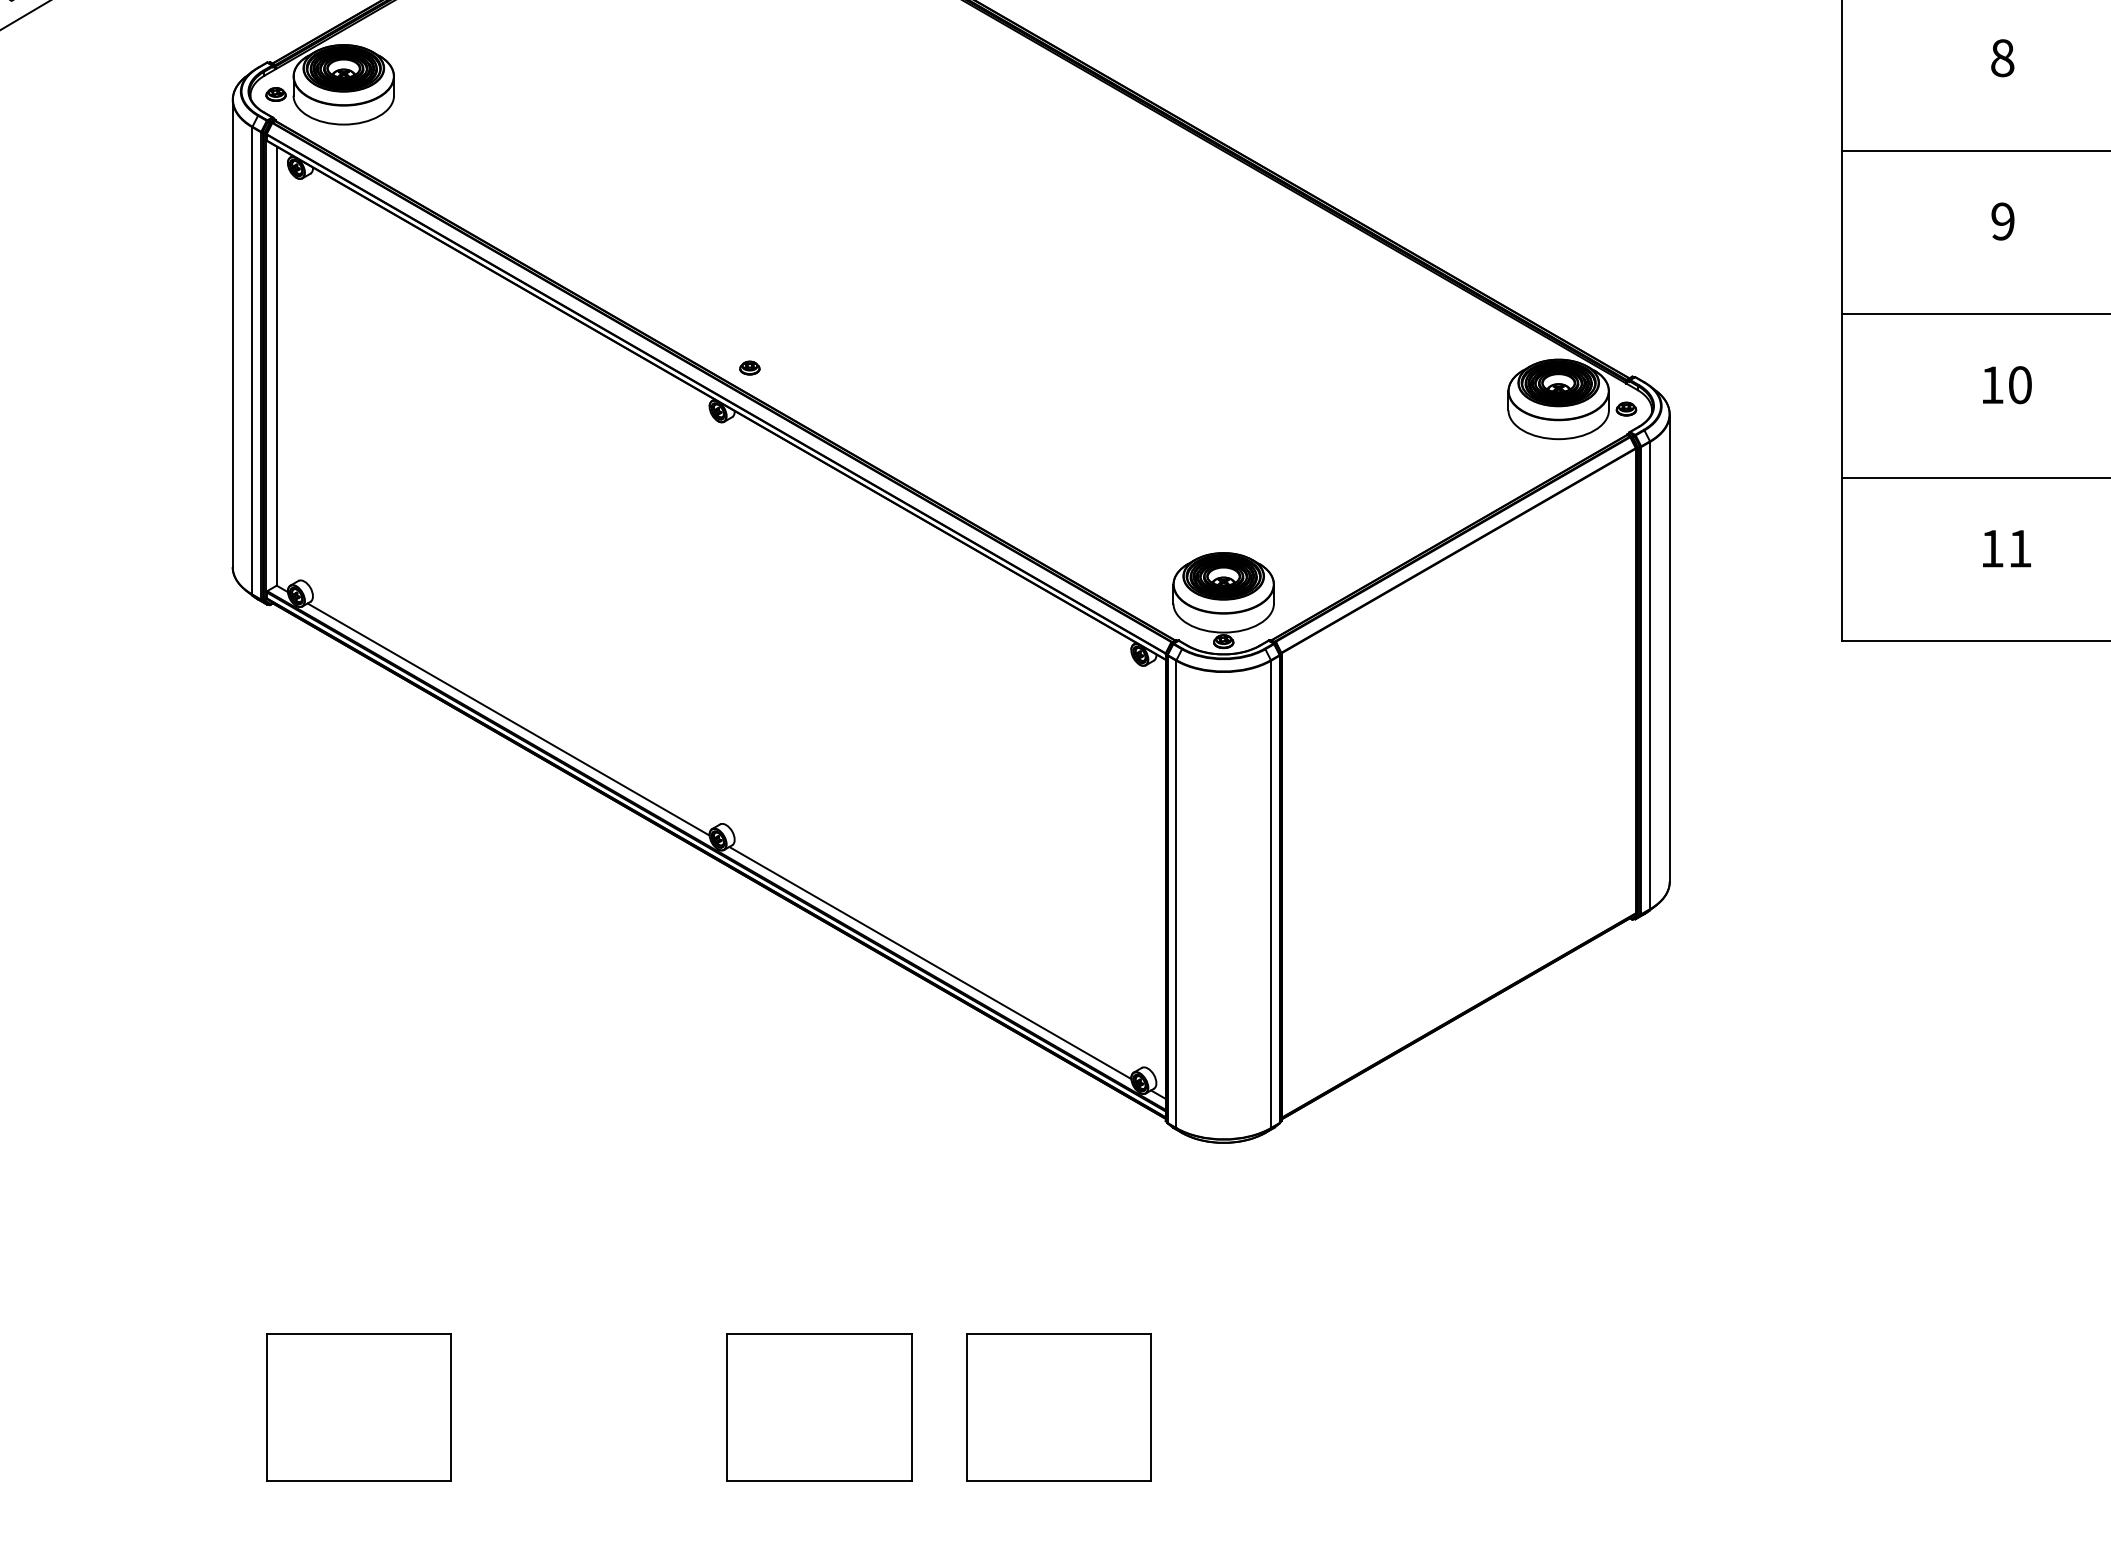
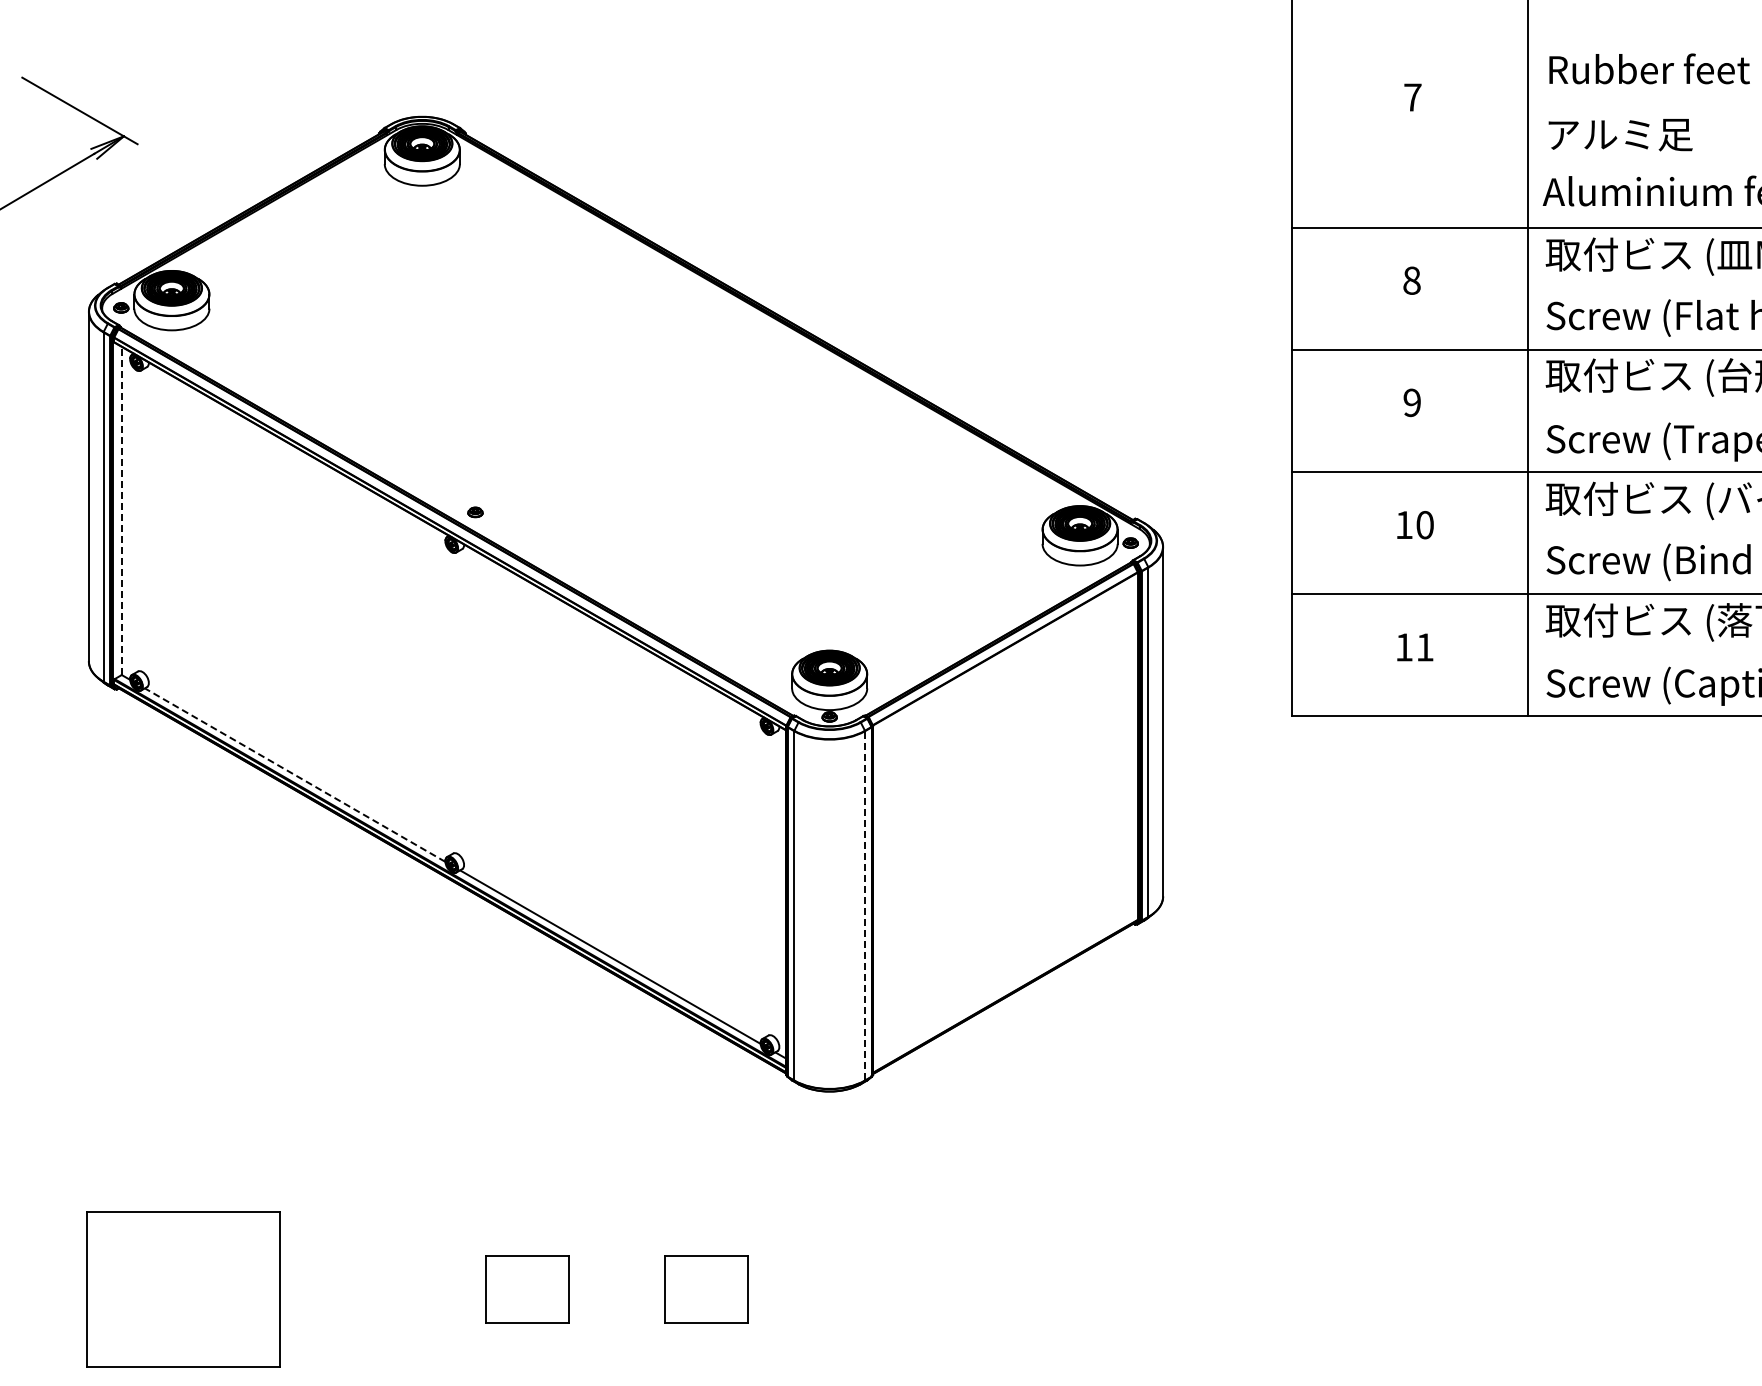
line: (276, 365) -> (121, 510), solid -> dashed
line: (507, 718) -> (294, 774), solid -> dashed
line: (1271, 893) -> (865, 905), solid -> dashed
part: (357, 1407) -> (182, 1289), size x1.4
part: (819, 1407) -> (527, 1289), size x0.6
part: (1058, 1407) -> (706, 1289), size x0.6

